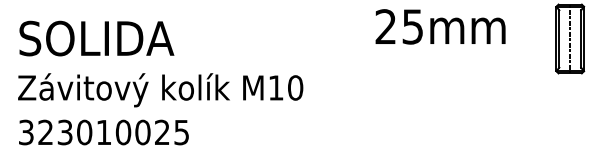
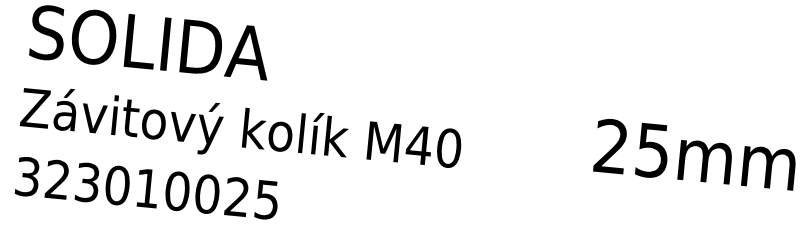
text: (440, 26) -> (695, 154), moved
text: (276, 87) -> (419, 144), M10 -> M40

